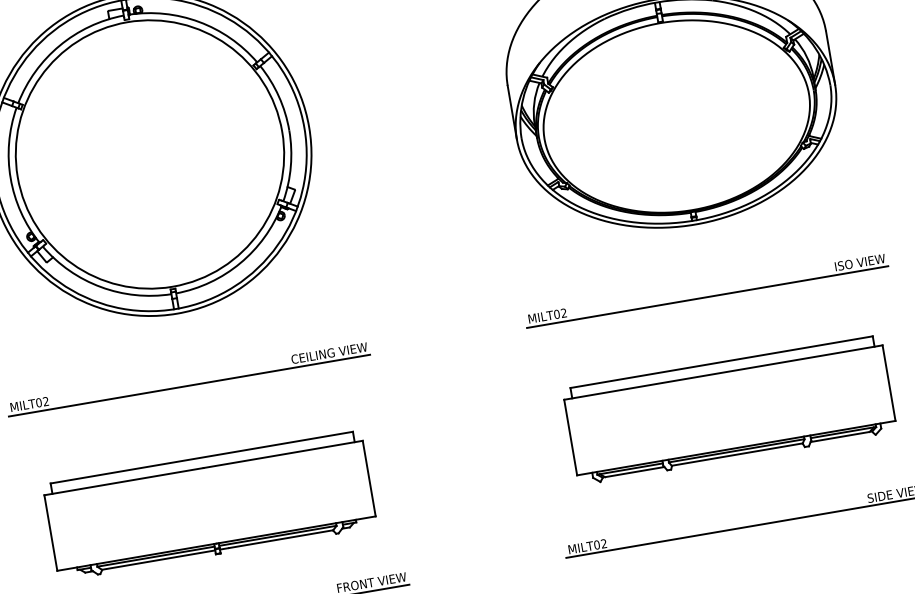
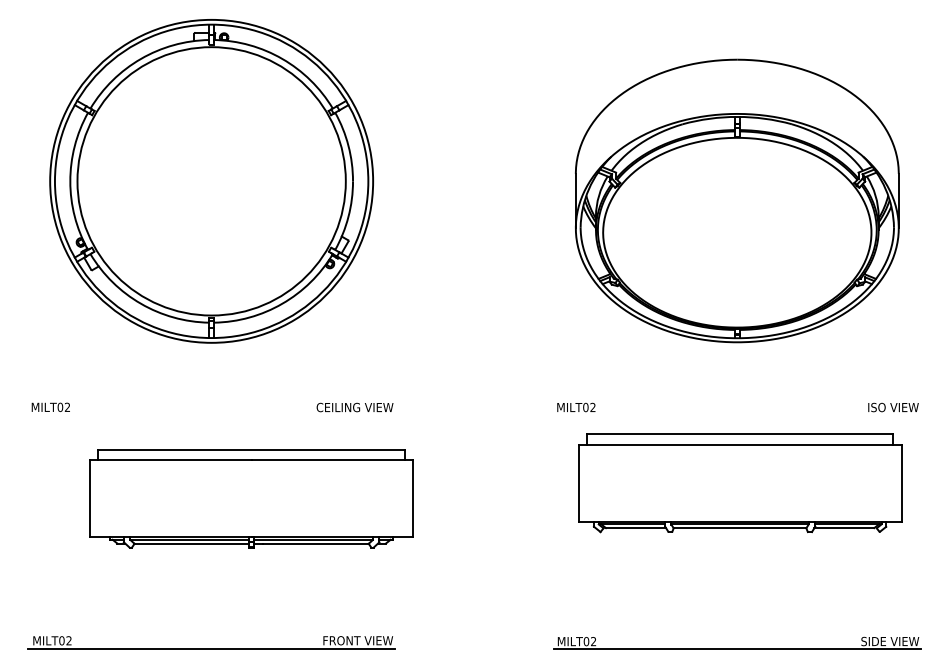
line: (707, 296) -> (737, 415), removed
line: (189, 385) -> (211, 415), removed
part: (730, 410) -> (740, 483), moved
part: (209, 505) -> (251, 498), moved

